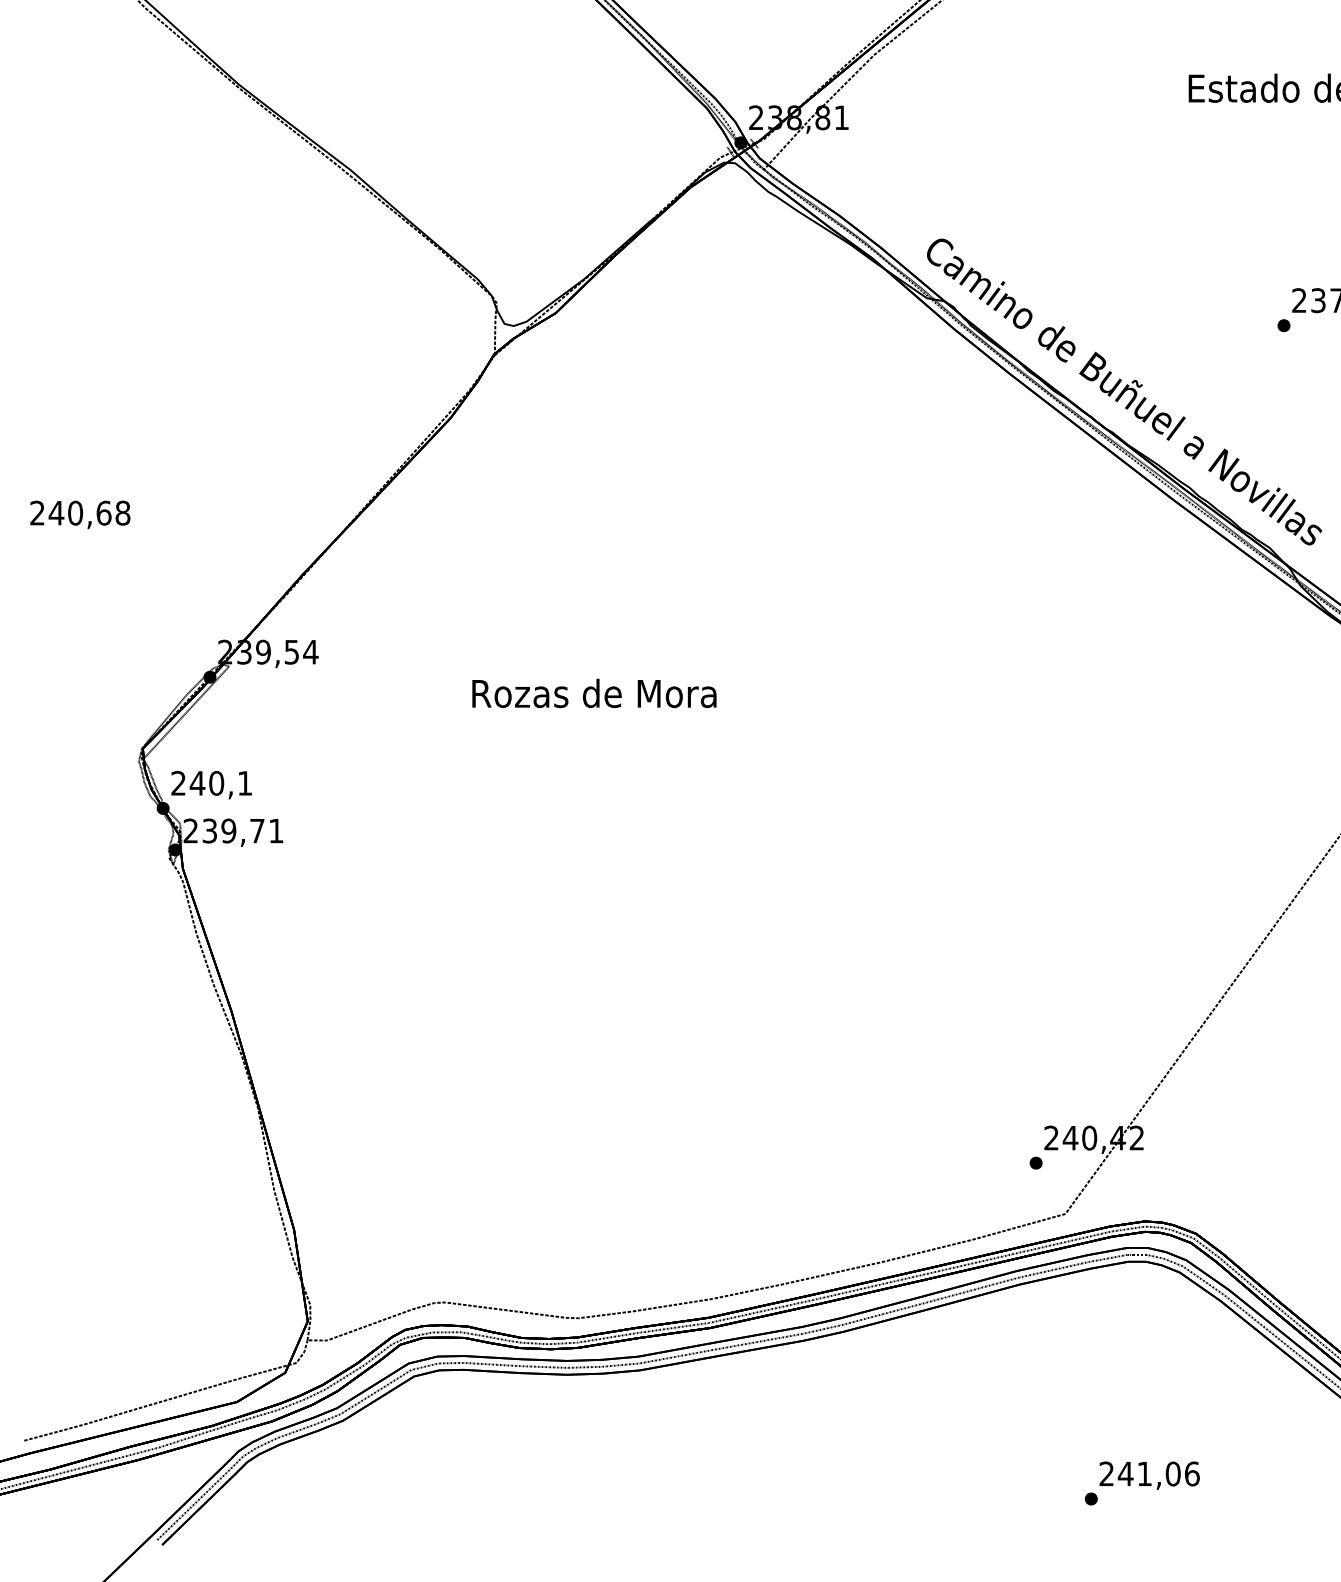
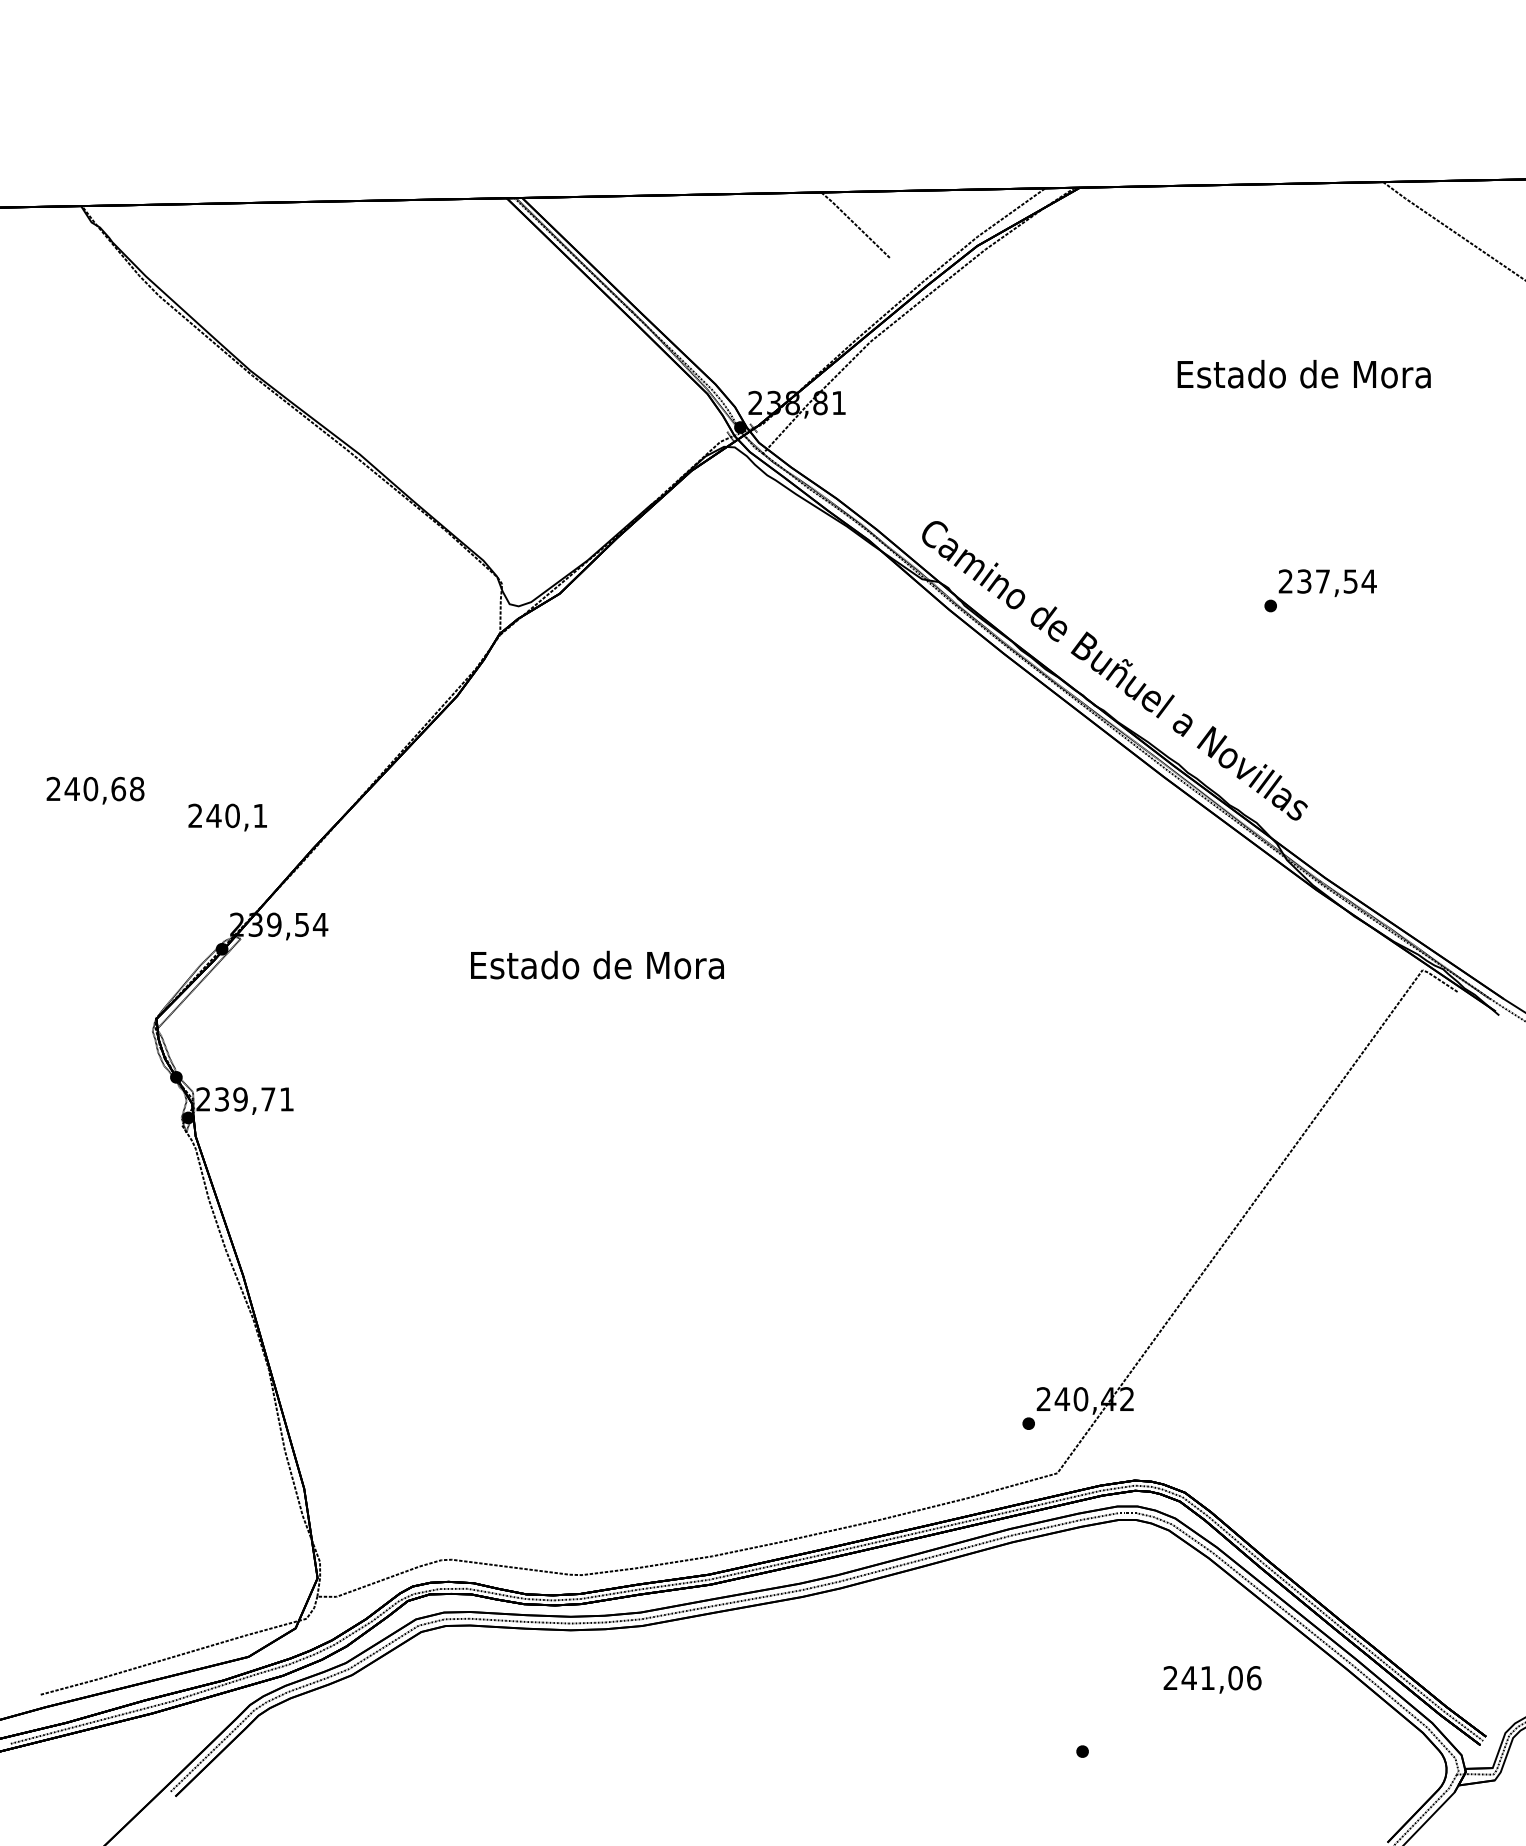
text: (594, 692) -> (597, 964), Rozas de Mora -> Estado de Mora
text: (211, 785) -> (227, 817), moved
text: (1149, 1475) -> (1212, 1679), moved

